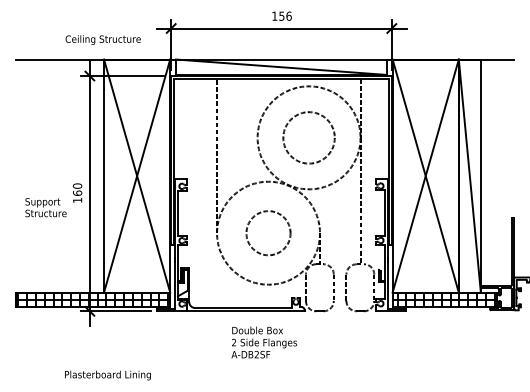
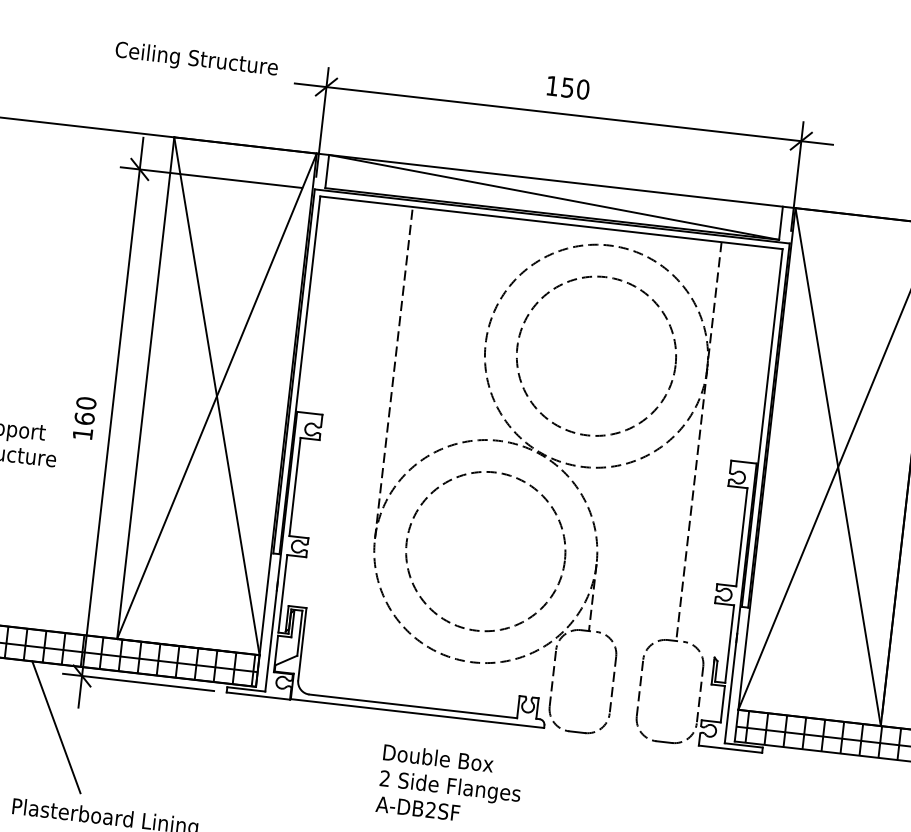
text: (288, 15) -> (582, 87), 156 -> 150
text: (102, 39) -> (195, 58), moved
circle: (308, 137) -> (595, 355), size x1.43
circle: (268, 232) -> (485, 550), size x1.67
line: (80, 336) -> (55, 727), added

